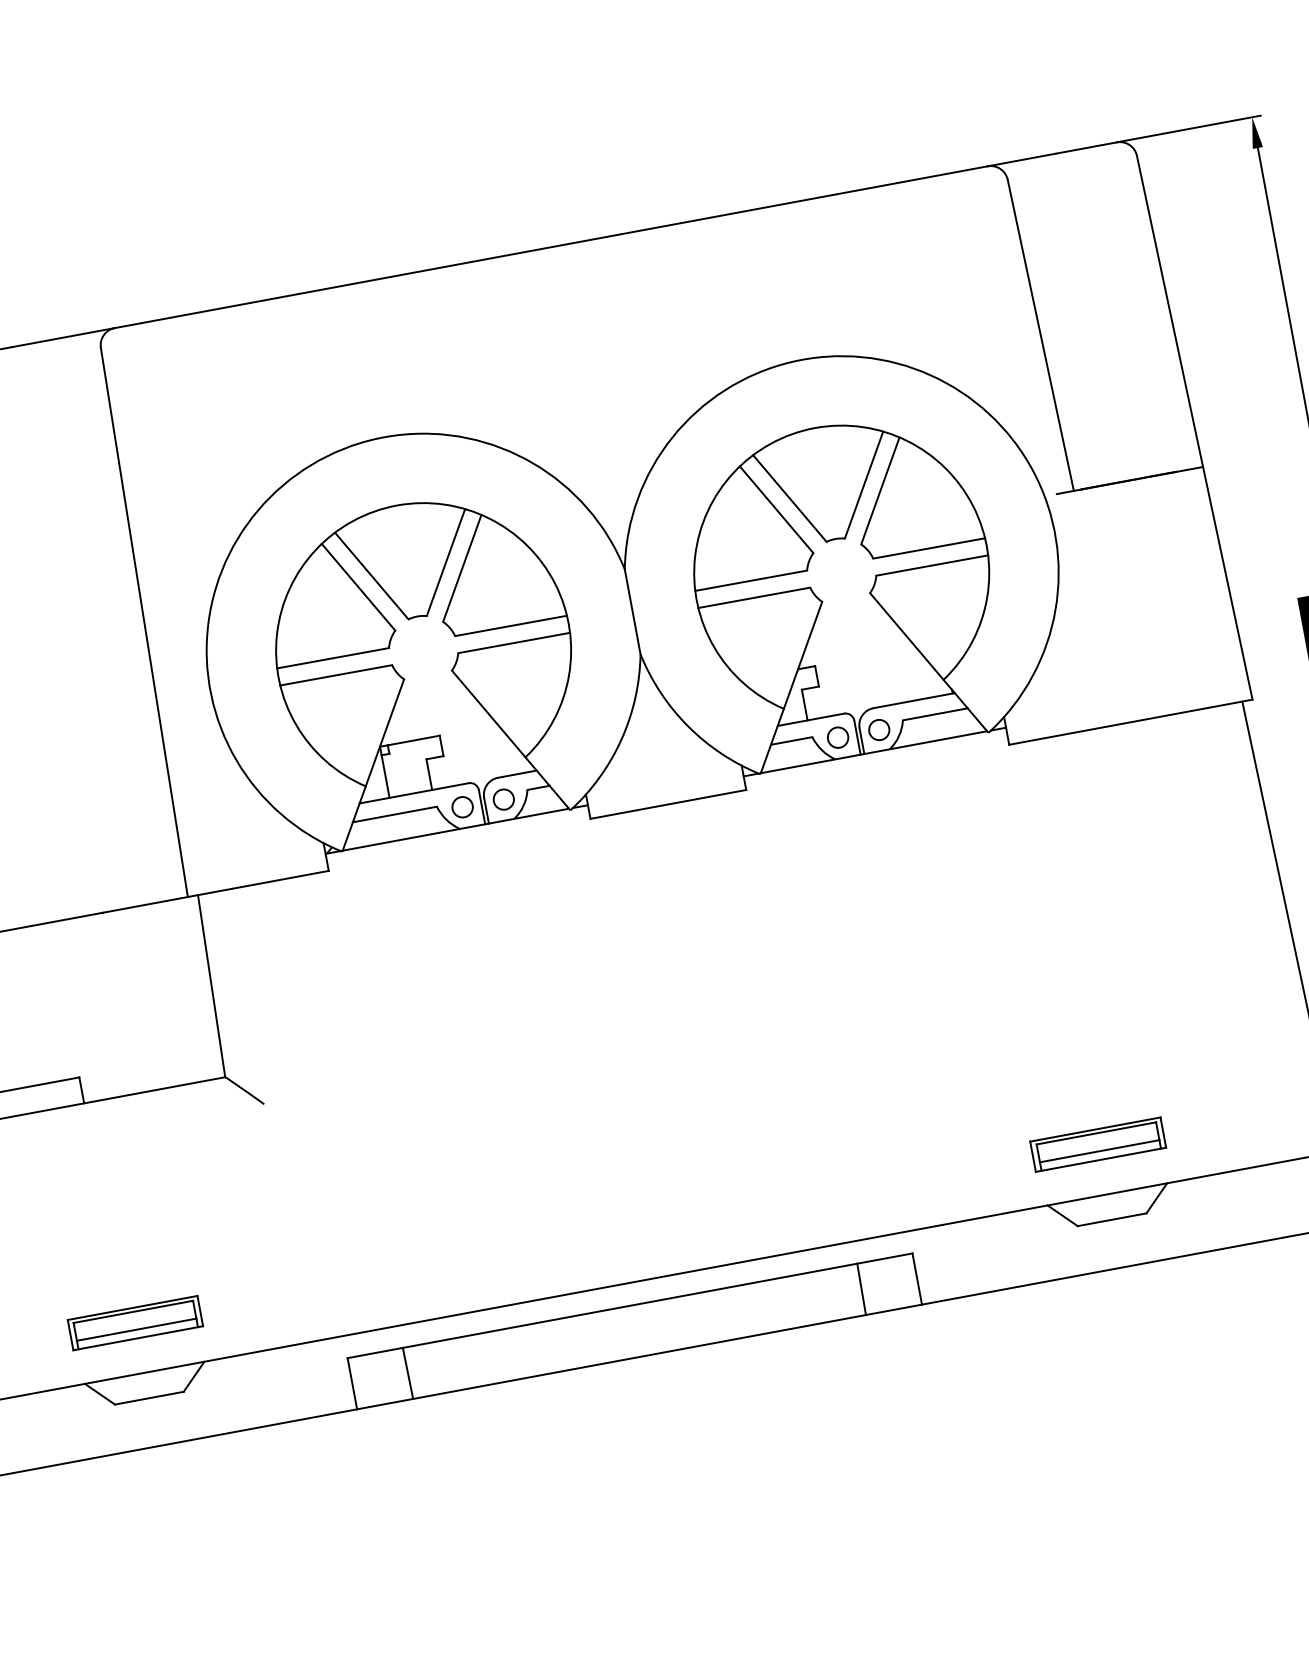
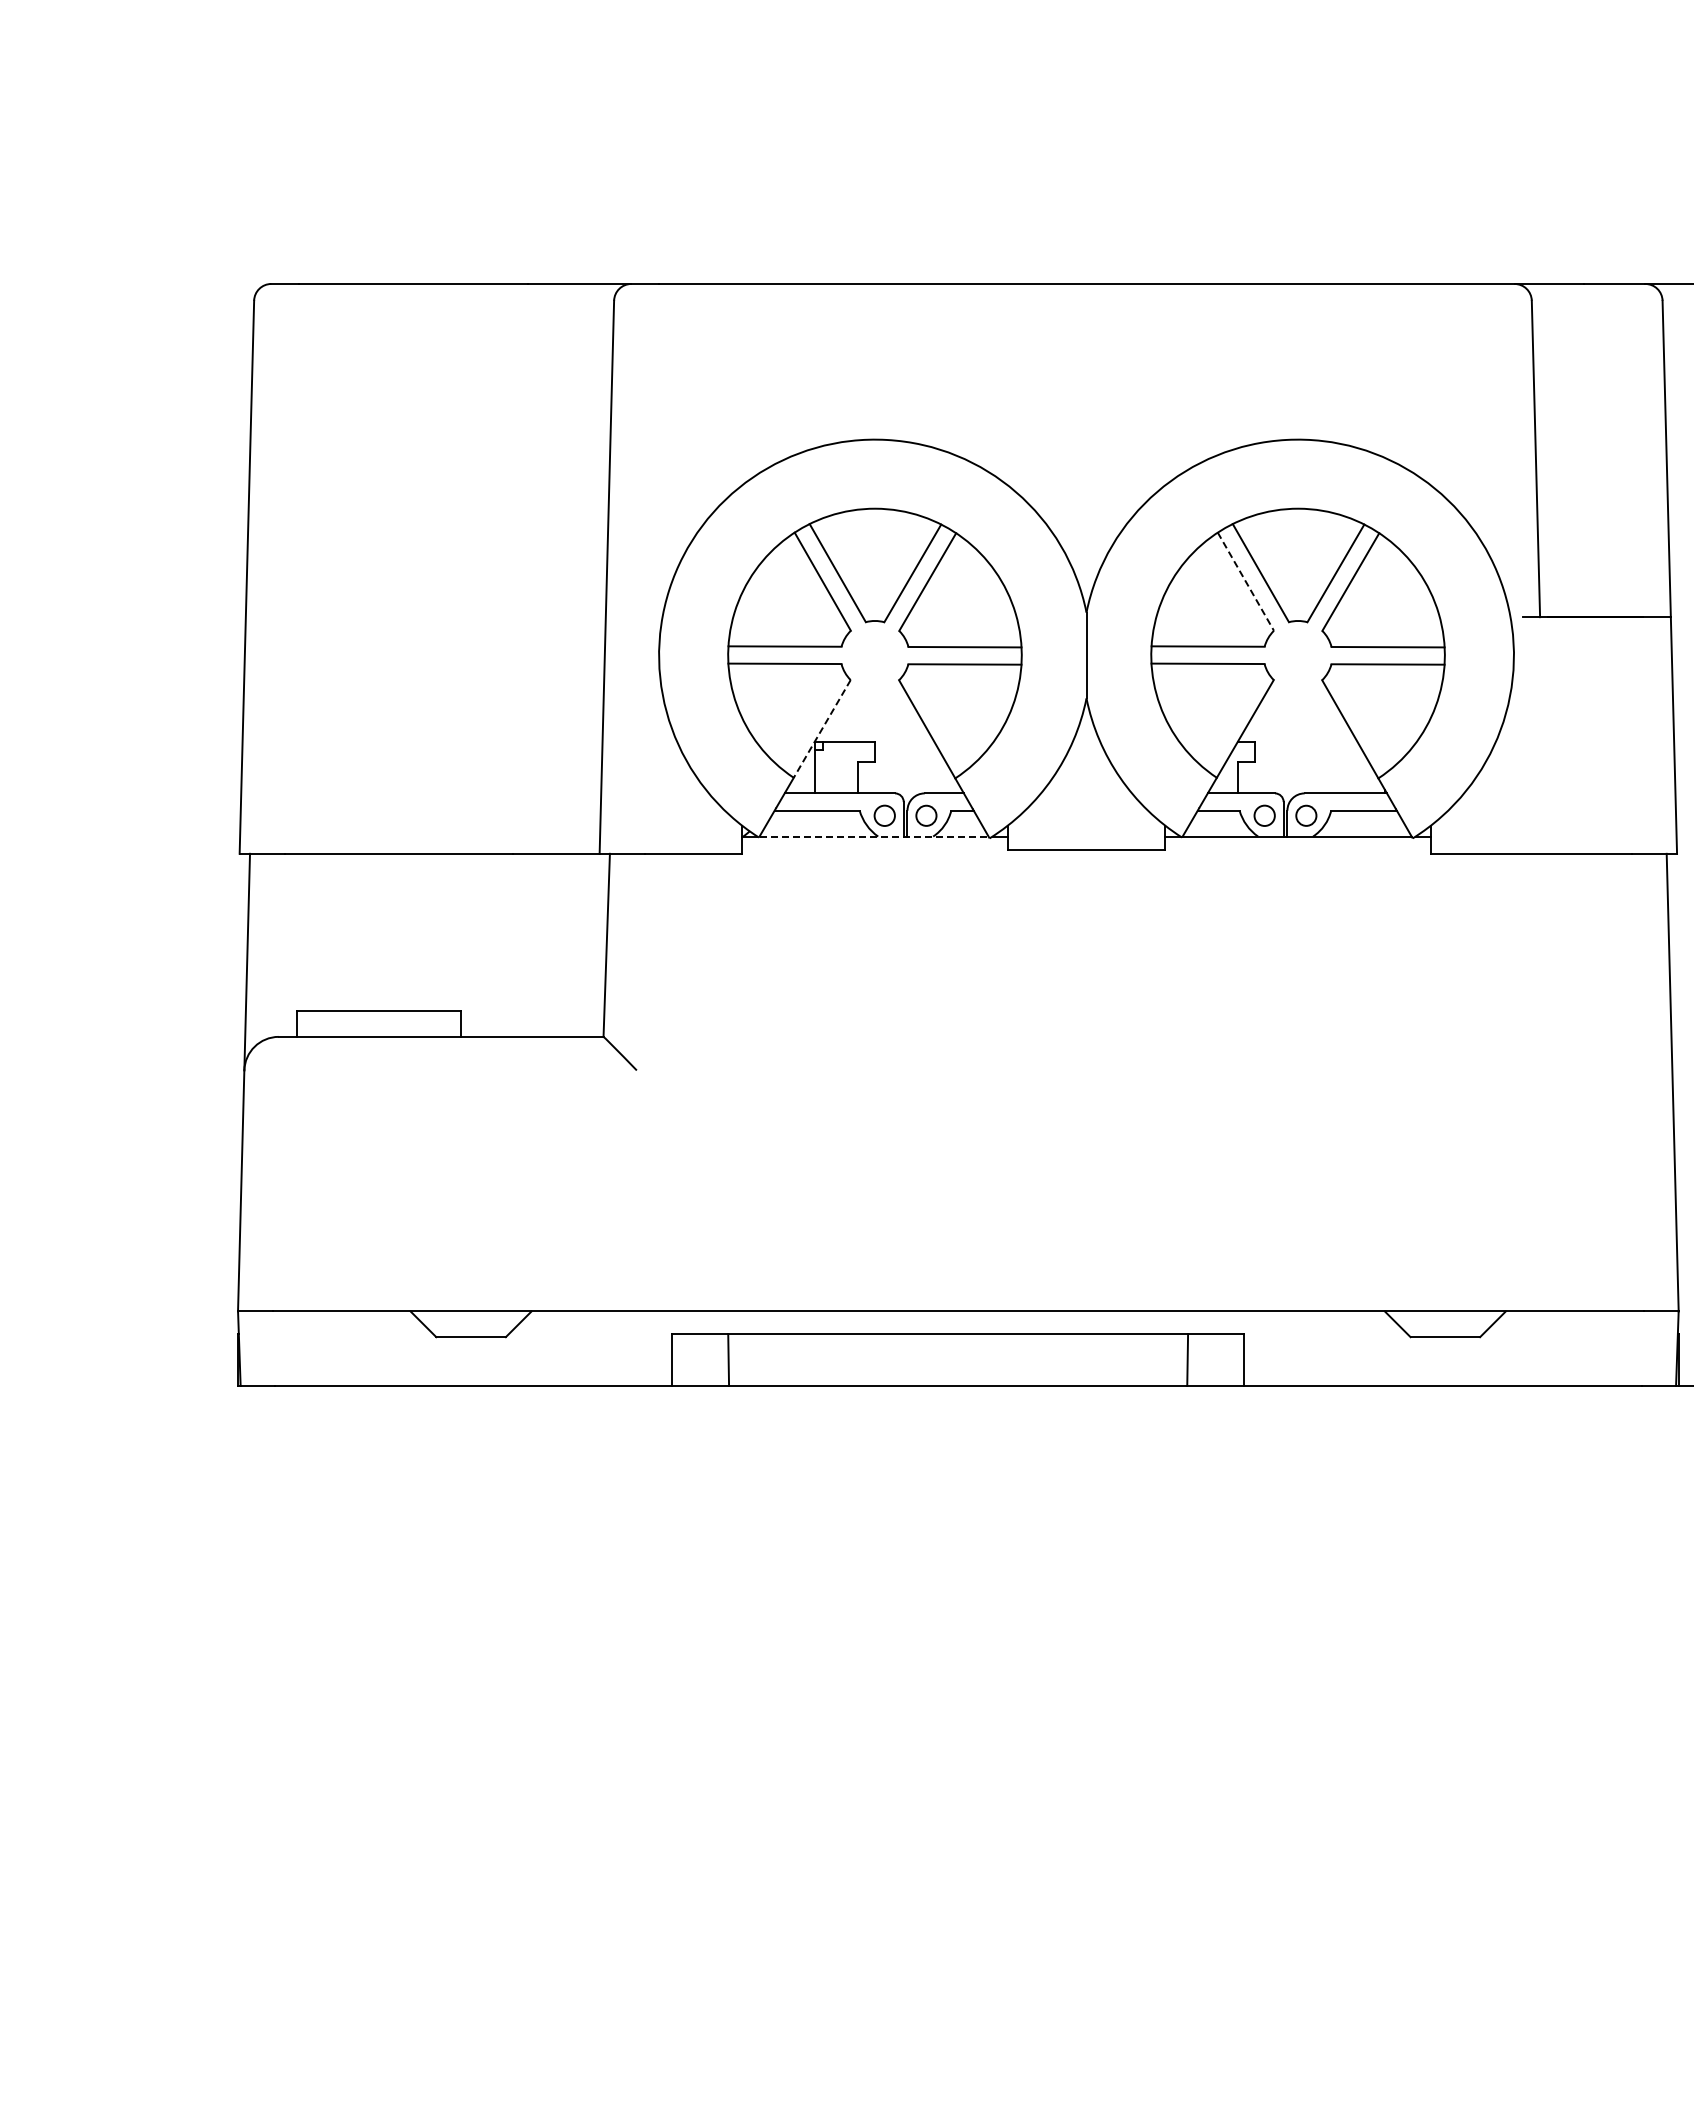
line: (776, 509) -> (1245, 581), solid -> dashed
line: (385, 732) -> (822, 728), solid -> dashed
line: (456, 829) -> (874, 836), solid -> dashed
part: (1097, 1145) -> (1444, 1261), removed
part: (134, 1323) -> (470, 1261), removed

